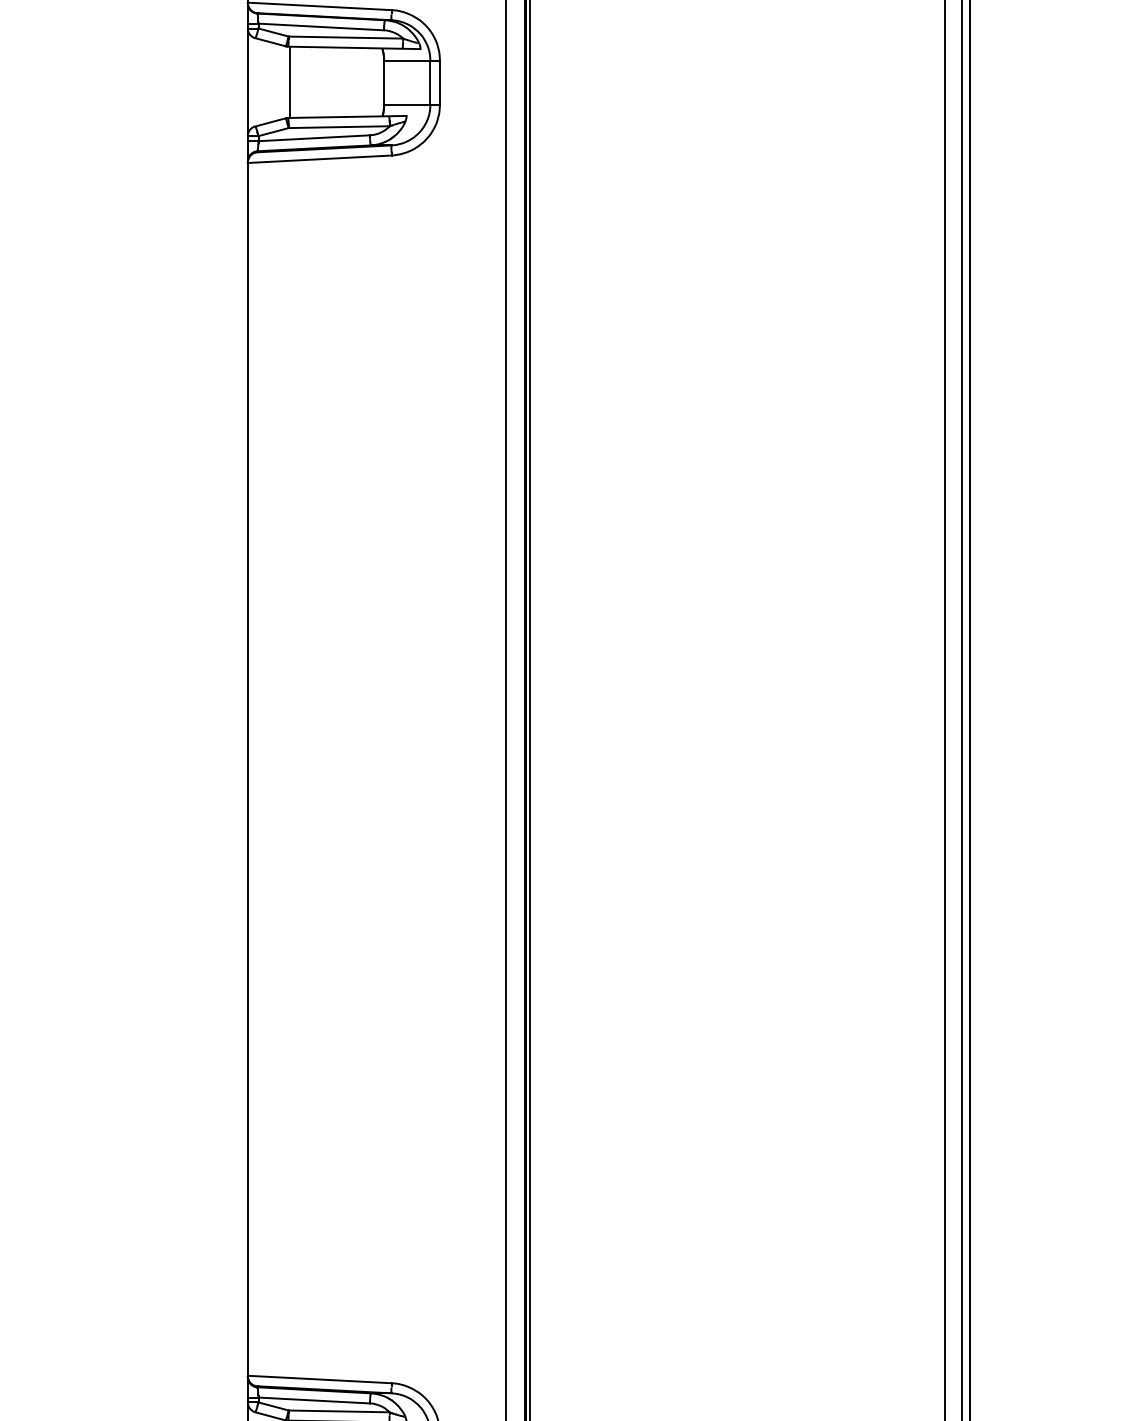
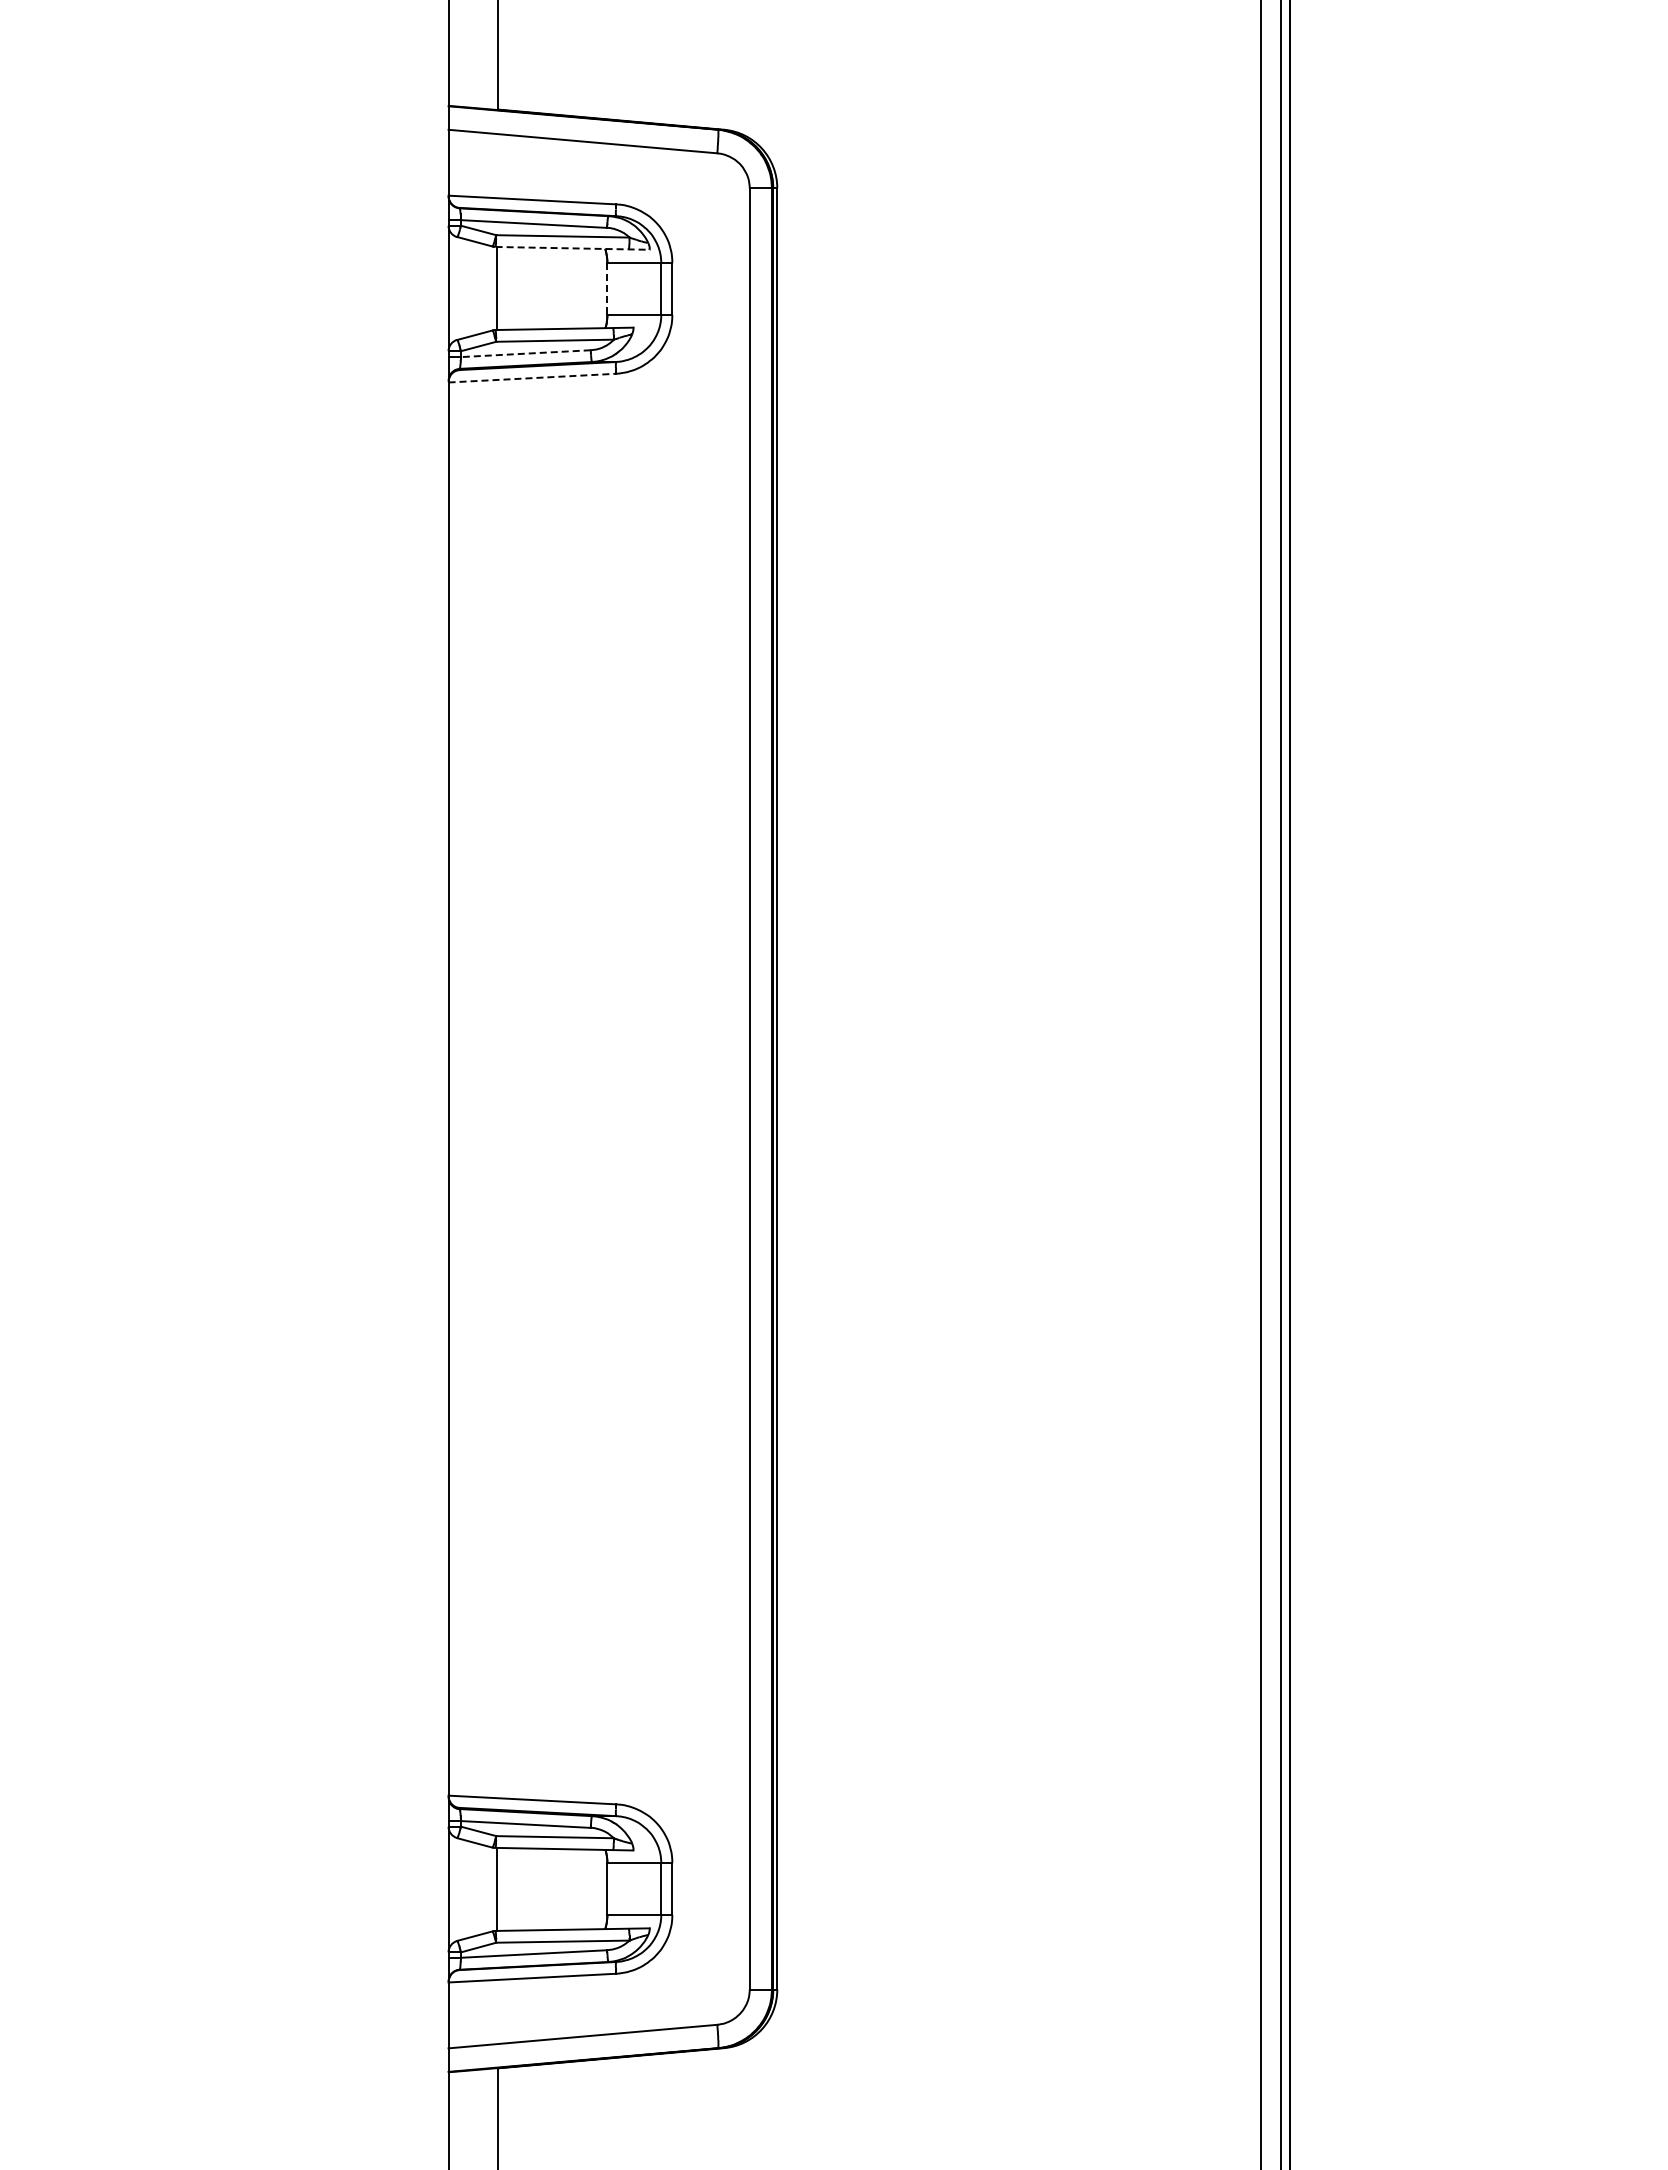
line: (354, 48) -> (572, 248), solid -> dashed
line: (384, 83) -> (607, 289), solid -> dashed
line: (313, 138) -> (525, 353), solid -> dashed
line: (319, 159) -> (532, 378), solid -> dashed

